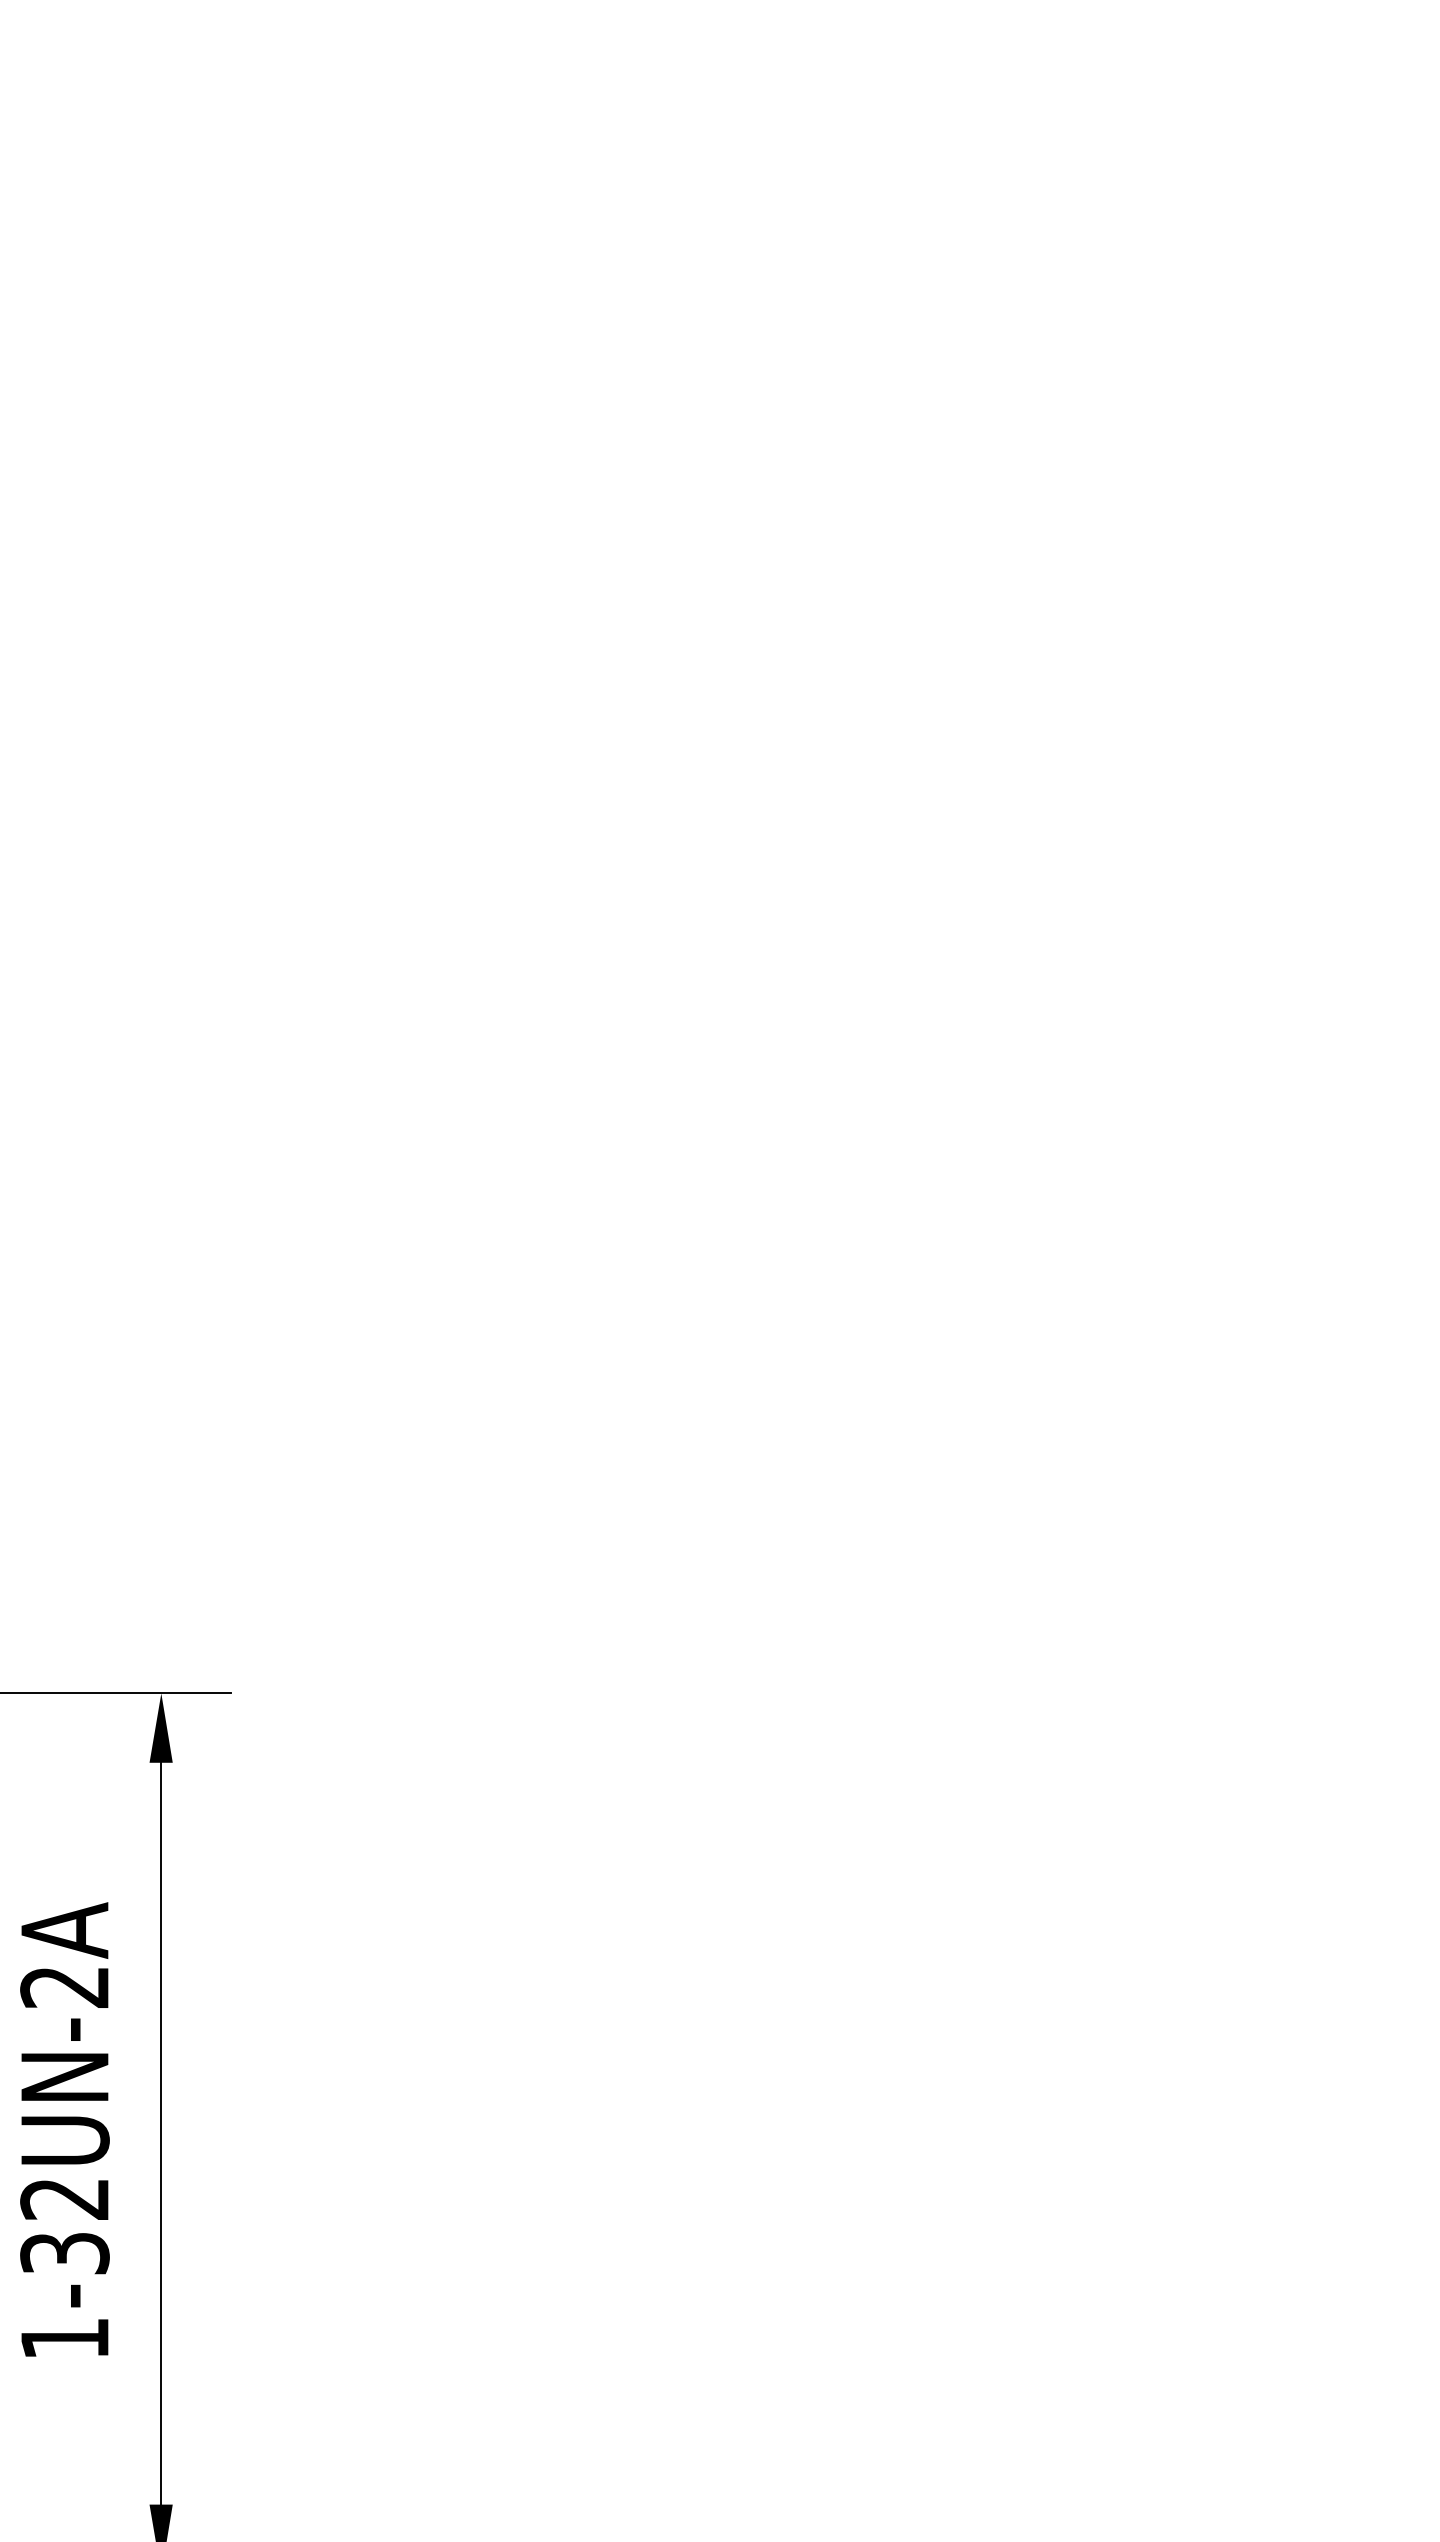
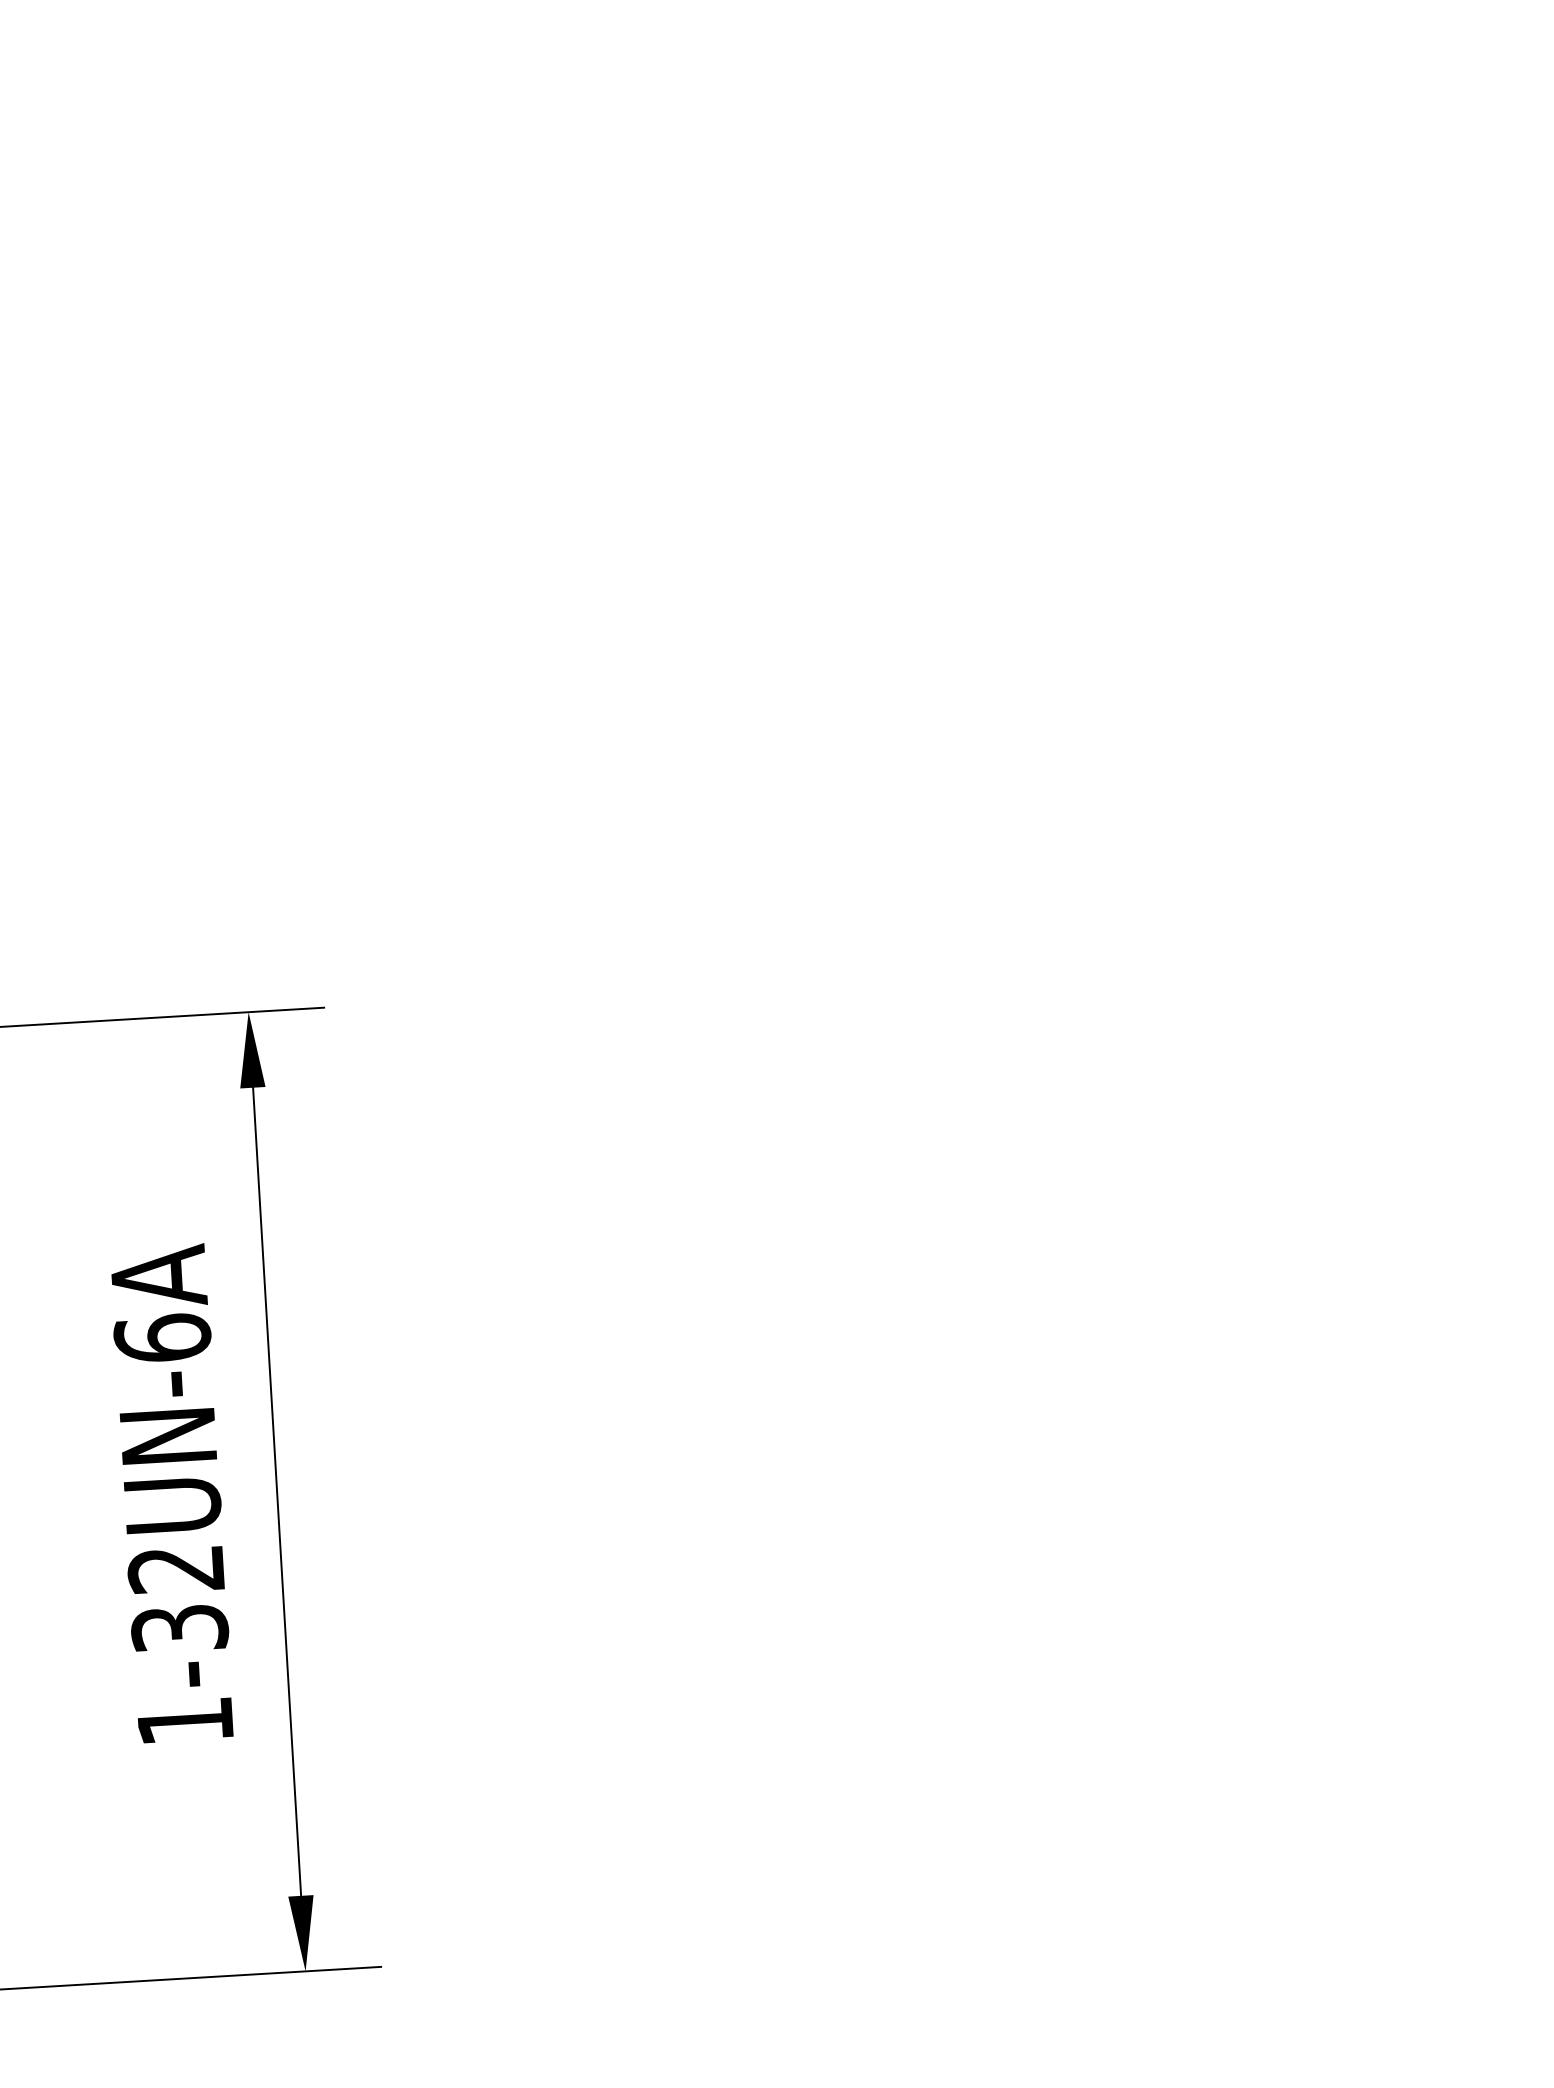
text: (64, 1986) -> (162, 1337), 1-32UN-2A -> 1-32UN-6A

